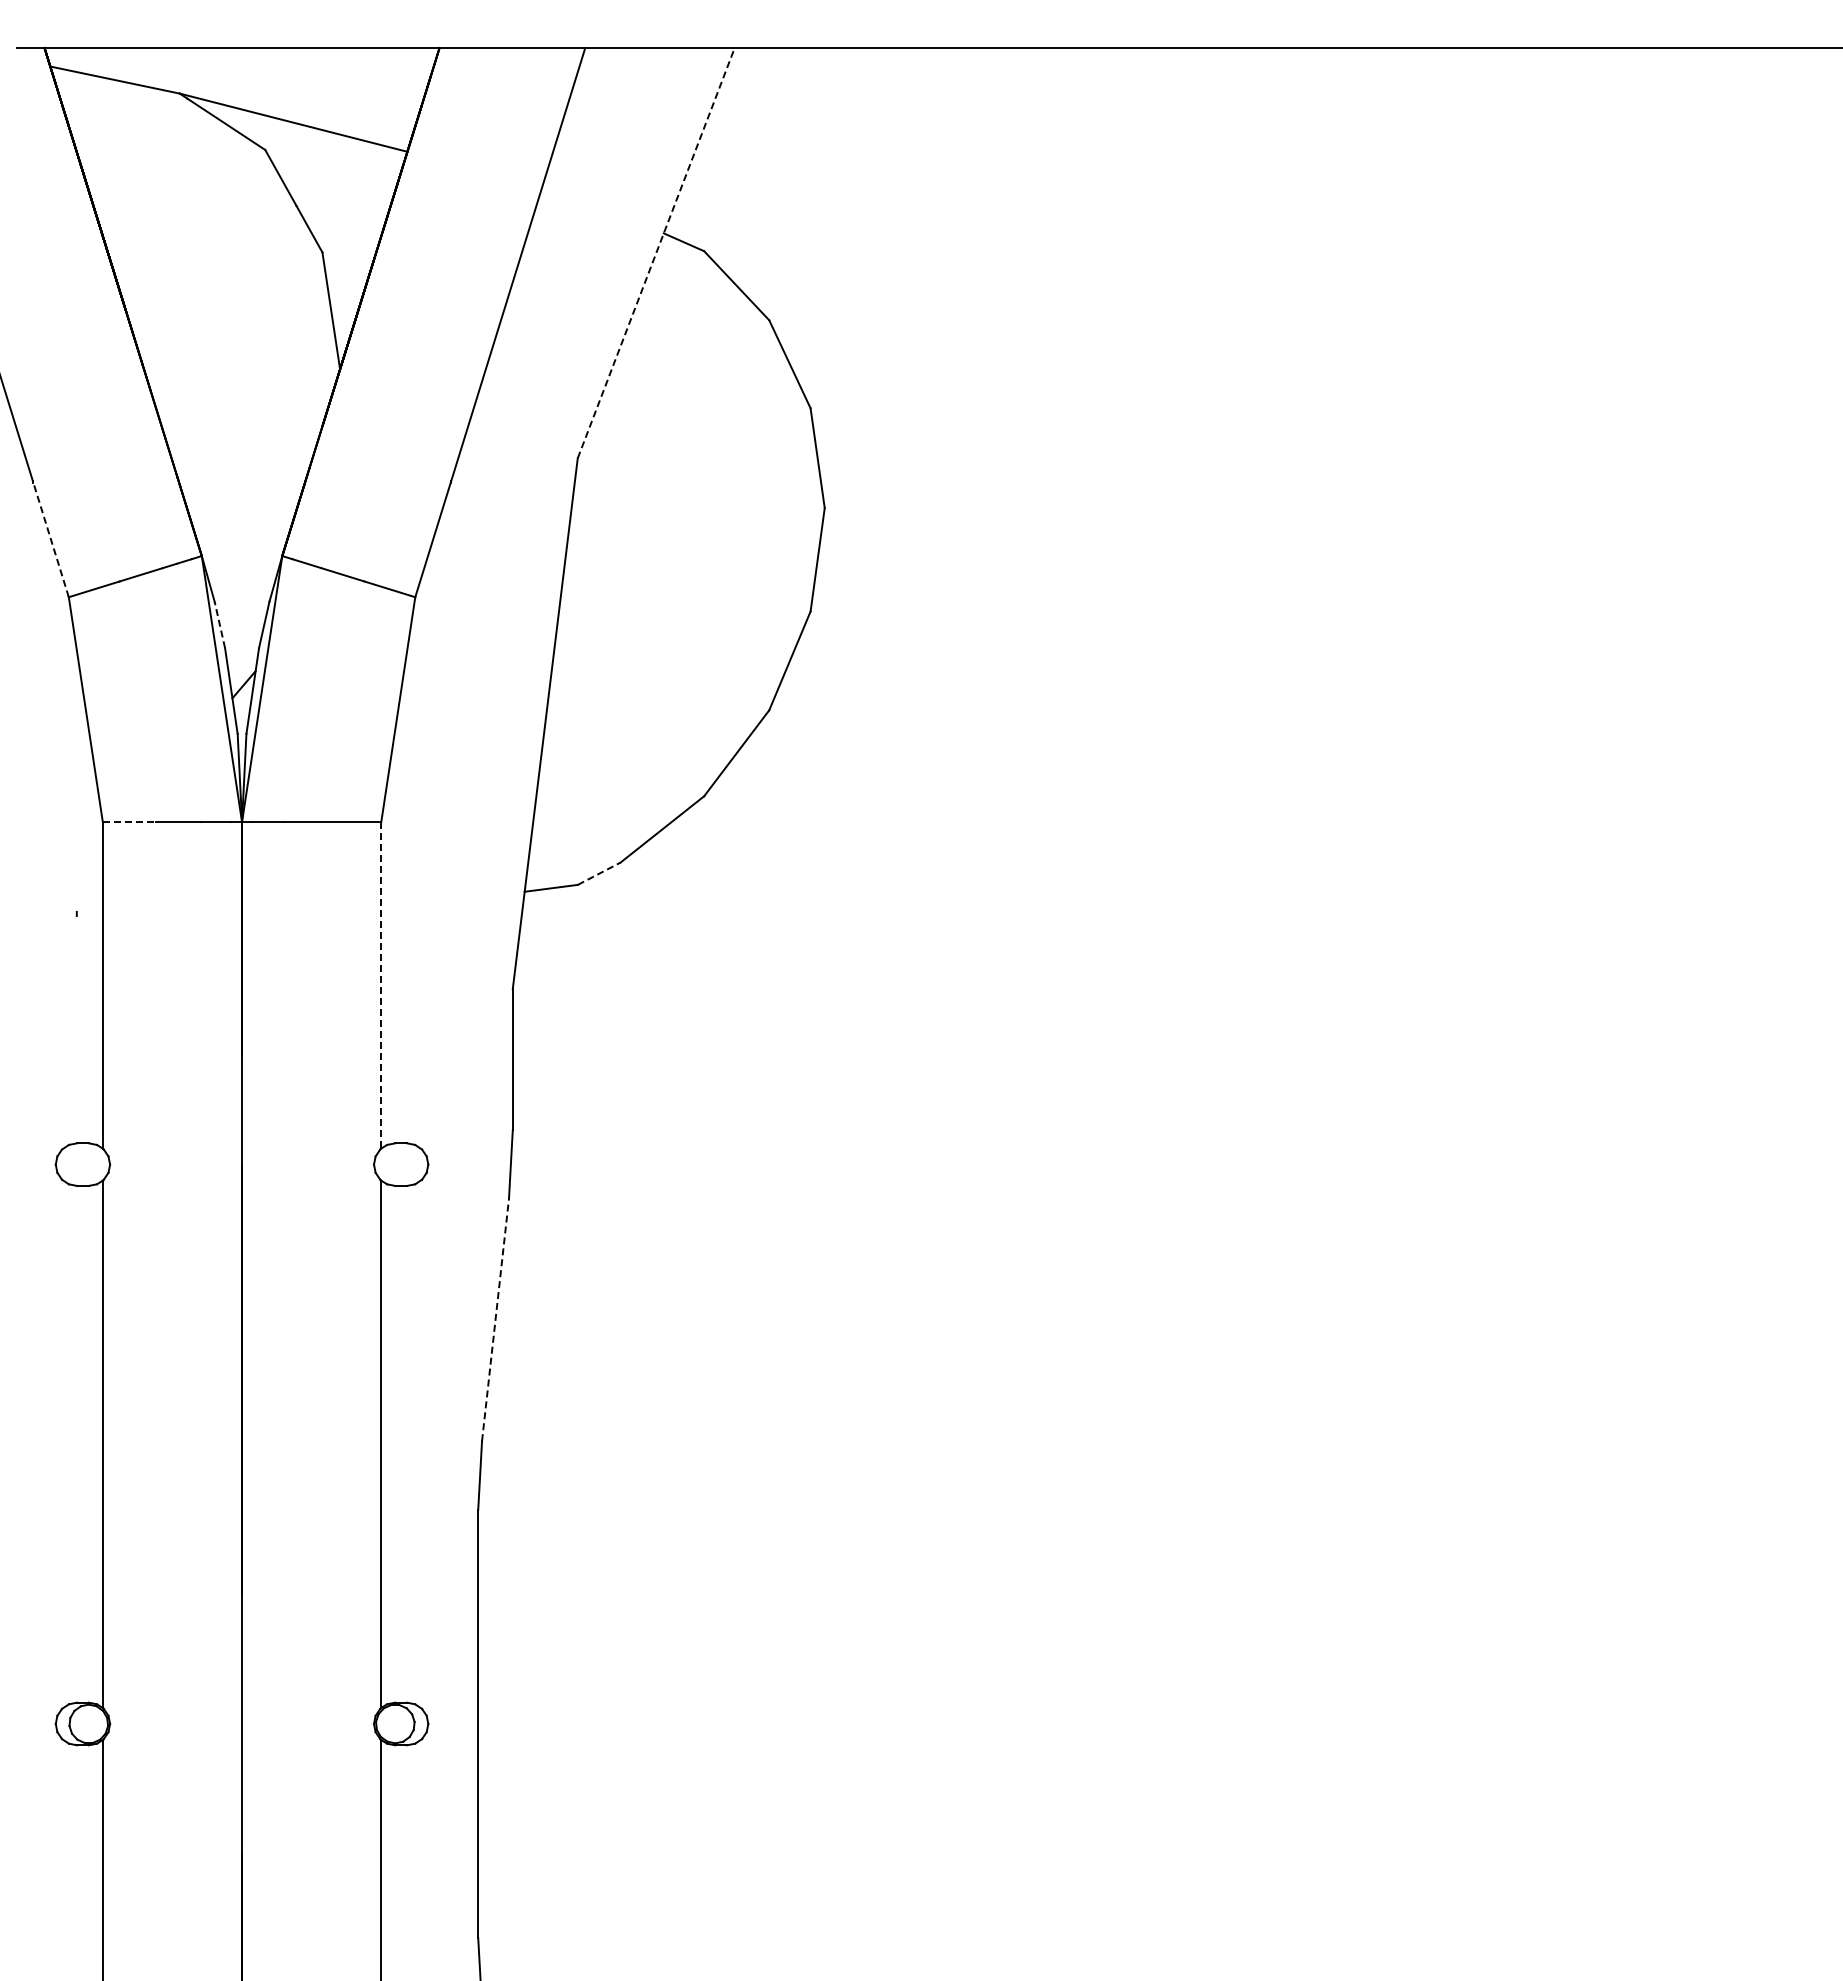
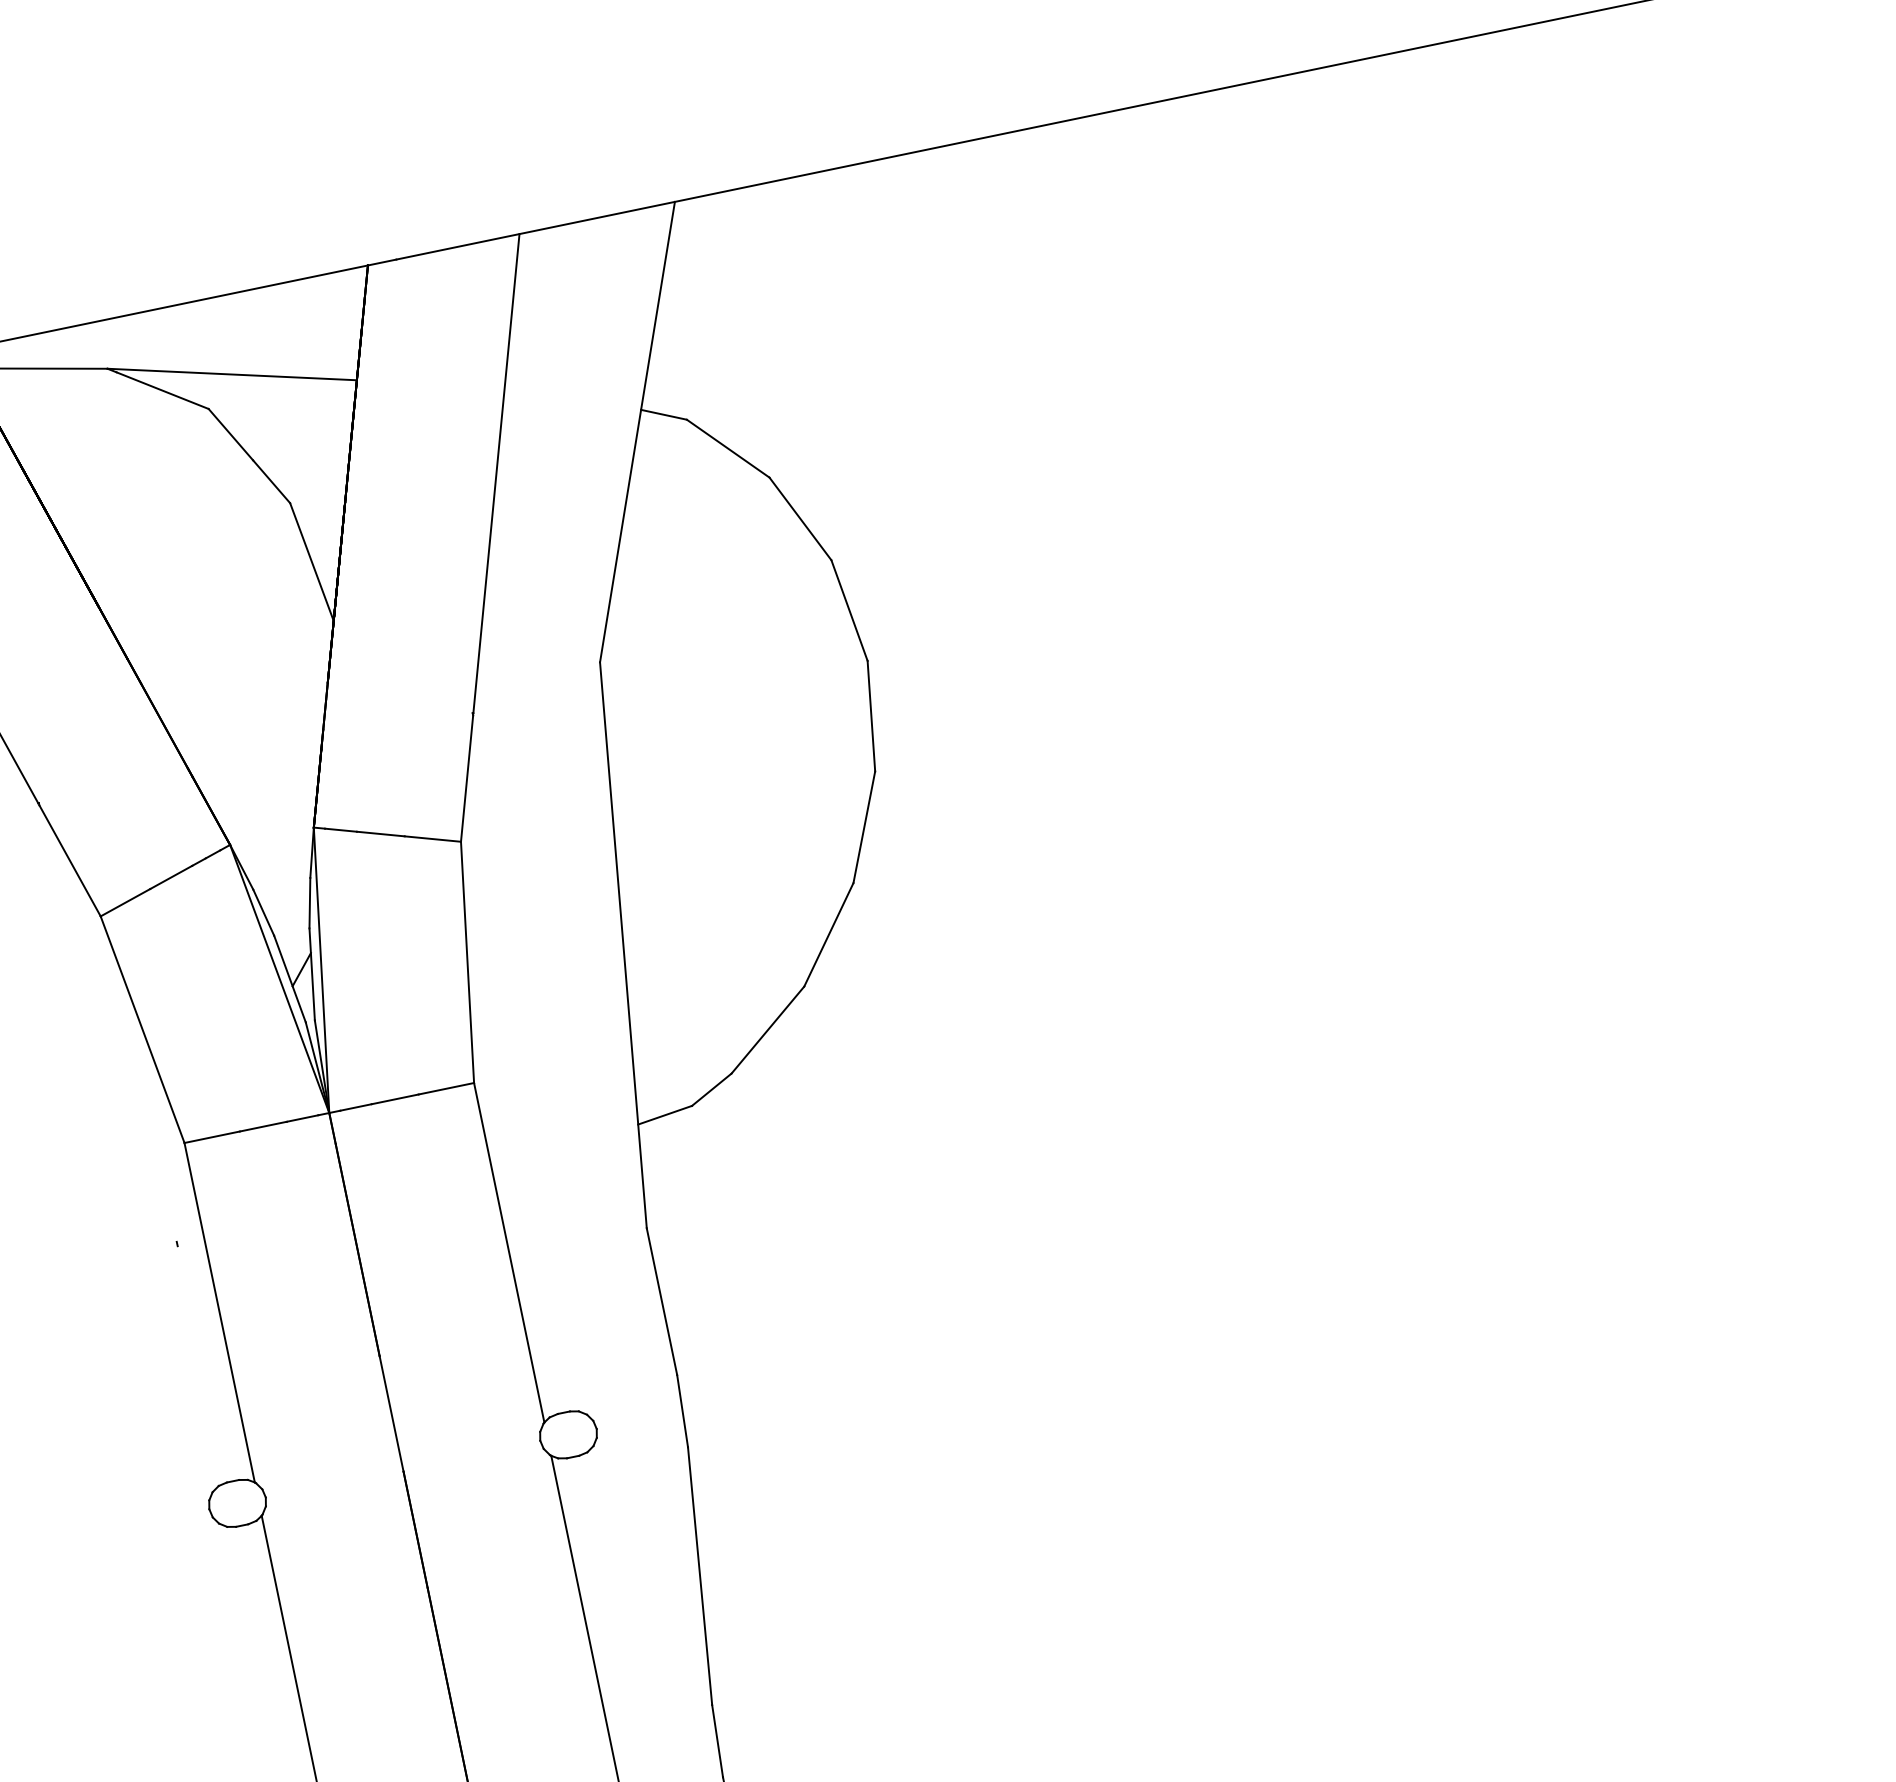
line: (656, 253) -> (637, 432), dashed -> solid
line: (51, 540) -> (70, 861), dashed -> solid
line: (219, 624) -> (263, 912), dashed -> solid
line: (129, 822) -> (212, 1137), dashed -> solid
line: (599, 873) -> (712, 1089), dashed -> solid
line: (381, 985) -> (509, 1252), dashed -> solid
line: (495, 1320) -> (700, 1576), dashed -> solid

